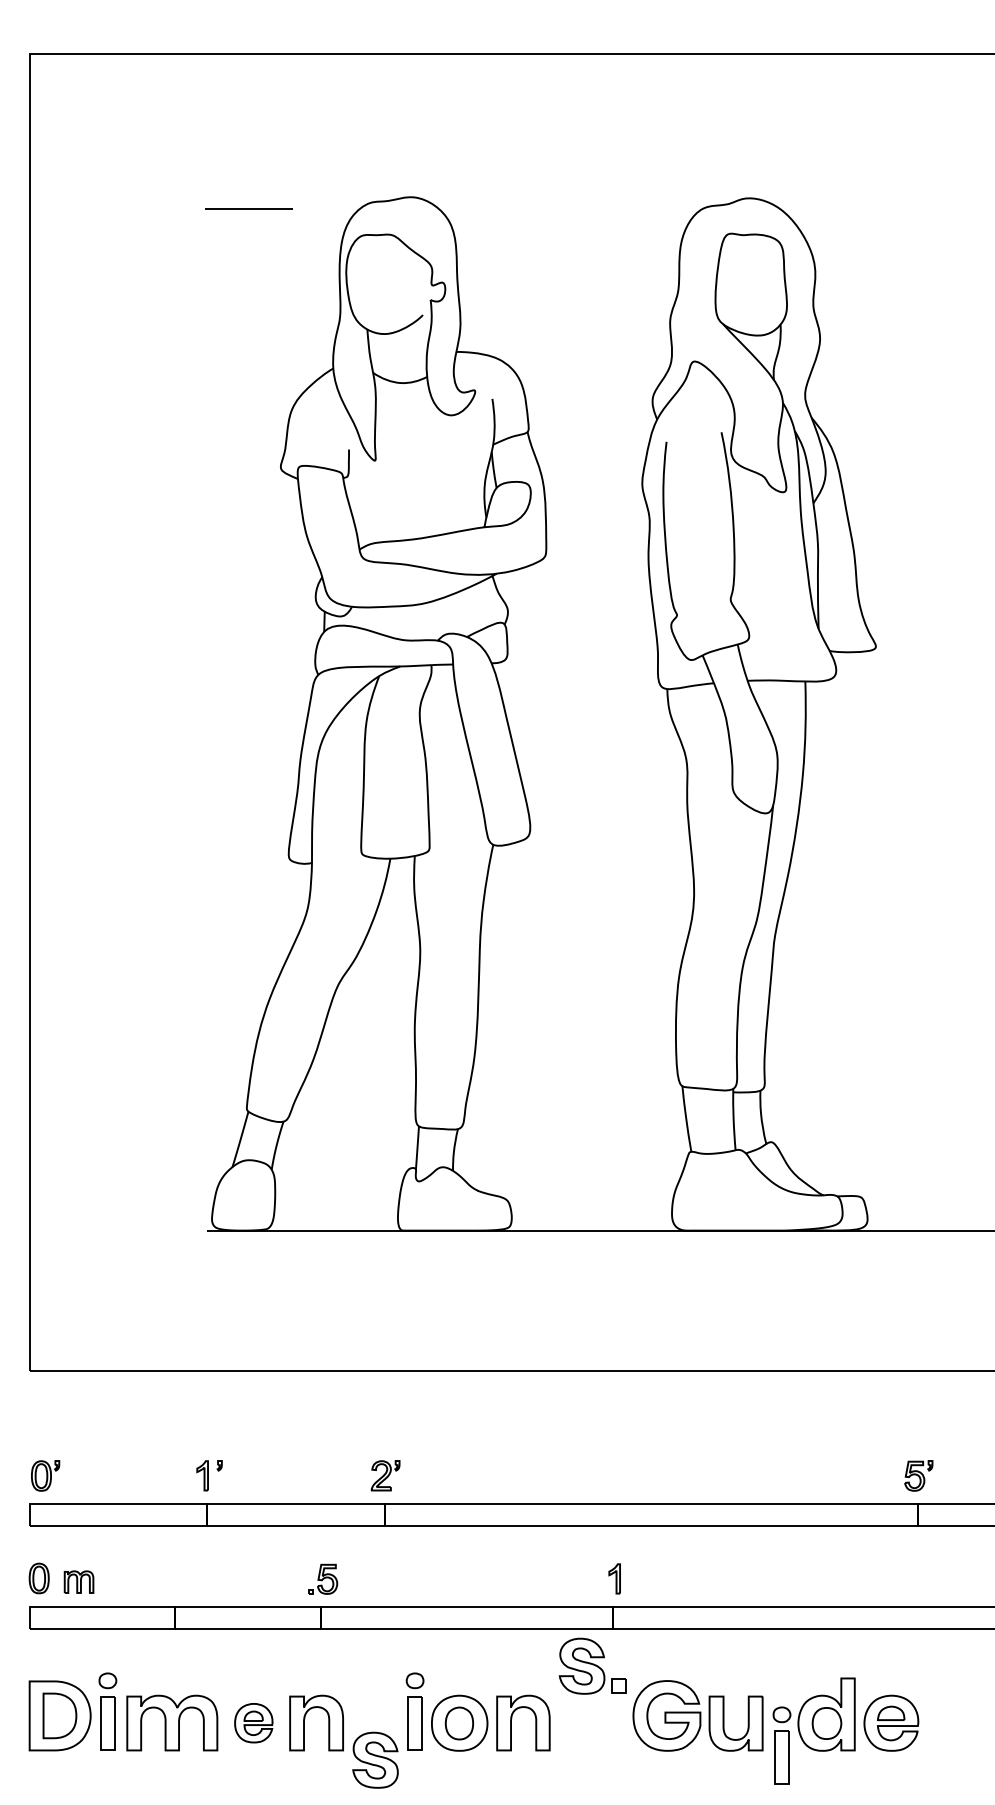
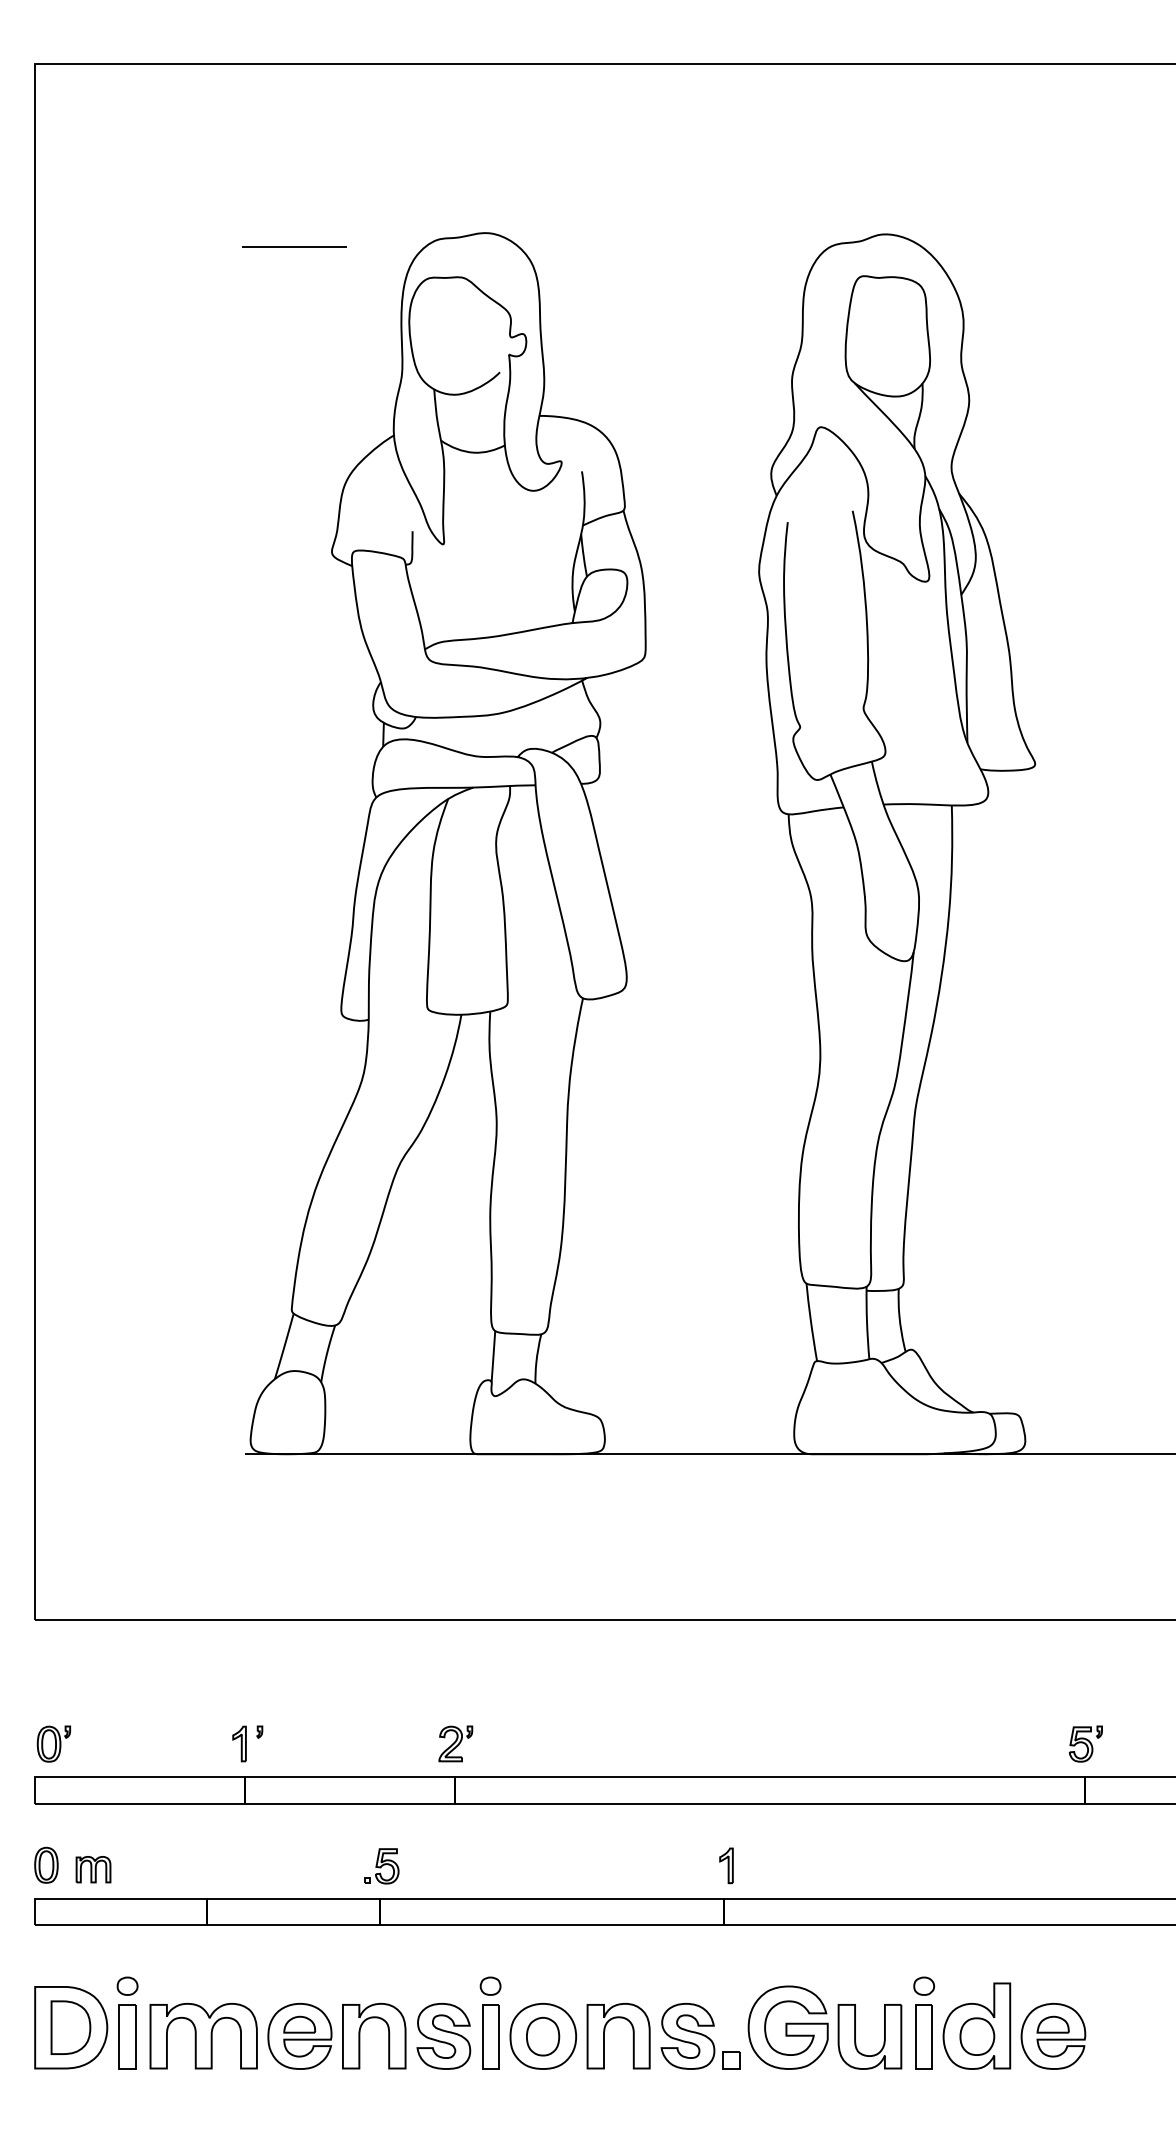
part: (592, 1665) -> (700, 2035), moved
part: (253, 1722) -> (299, 2035), size x1.43
part: (781, 1745) -> (923, 2022), moved
part: (375, 1759) -> (443, 2035), moved

